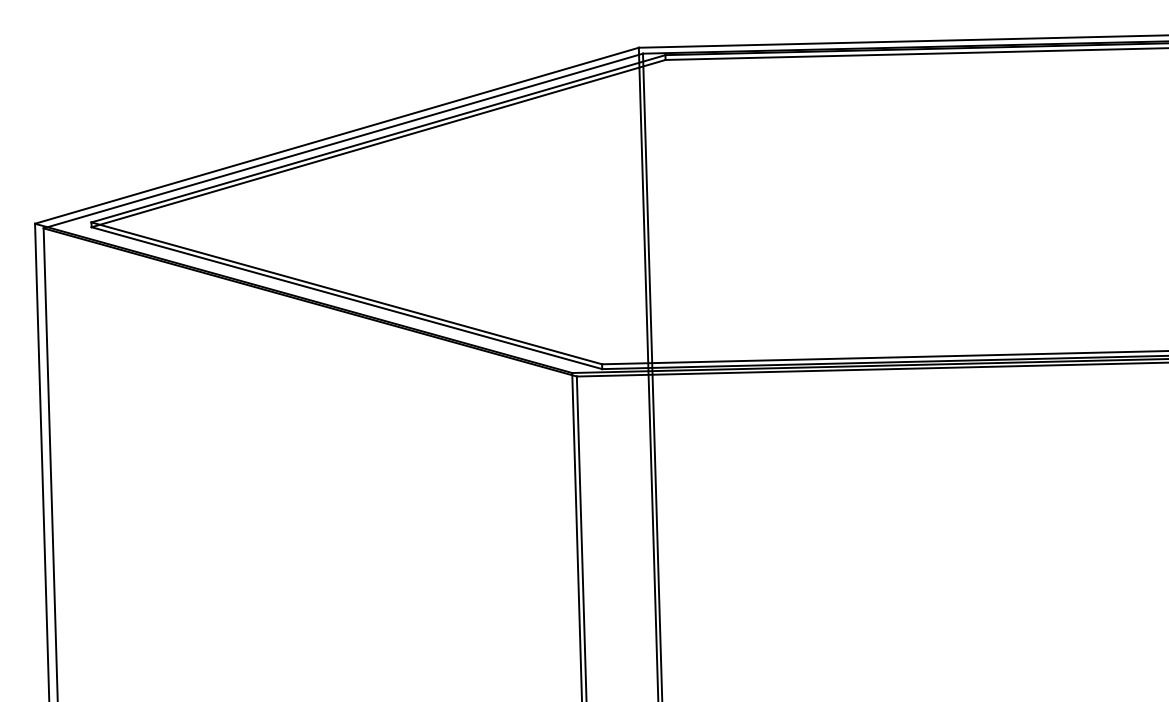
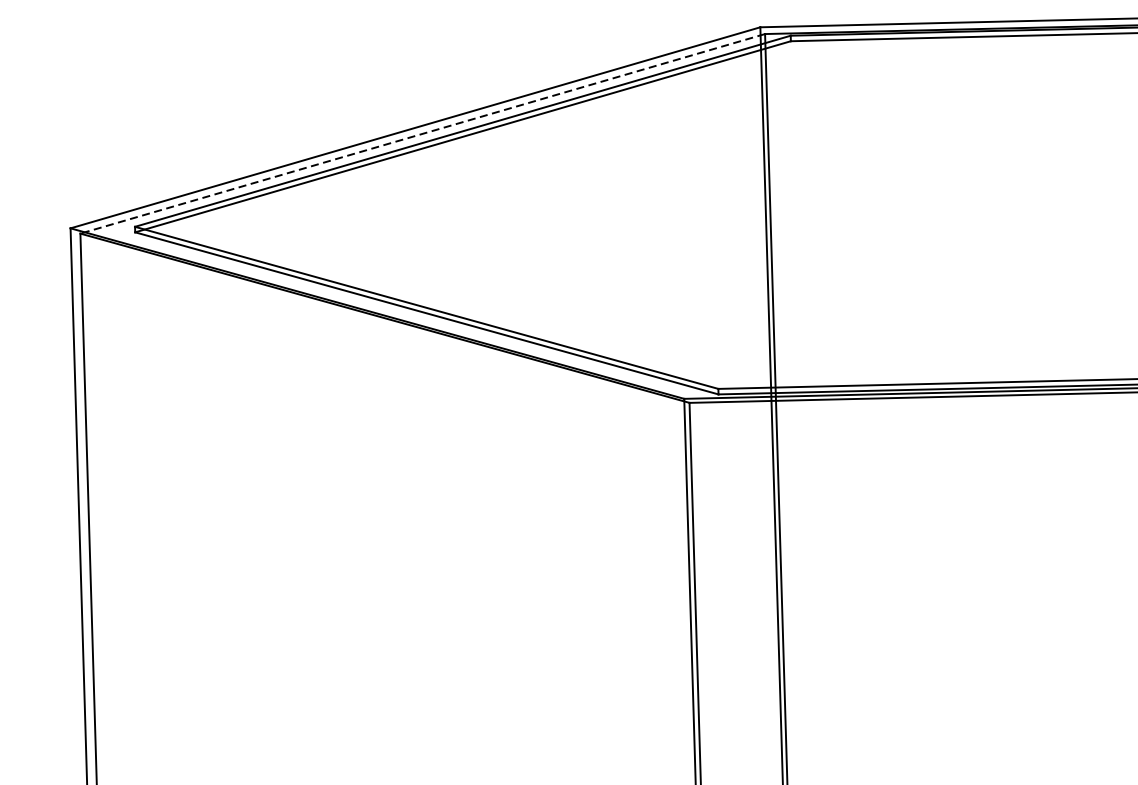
line: (342, 141) -> (421, 134), solid -> dashed

